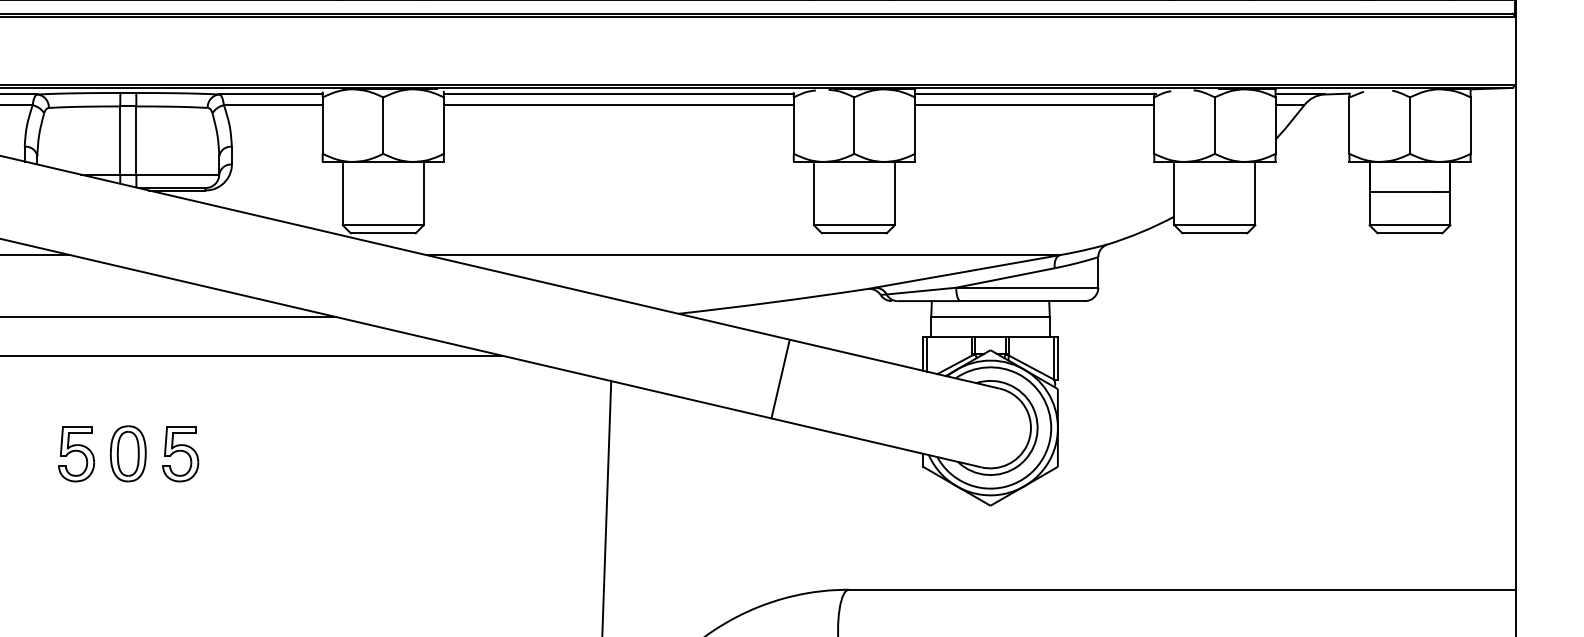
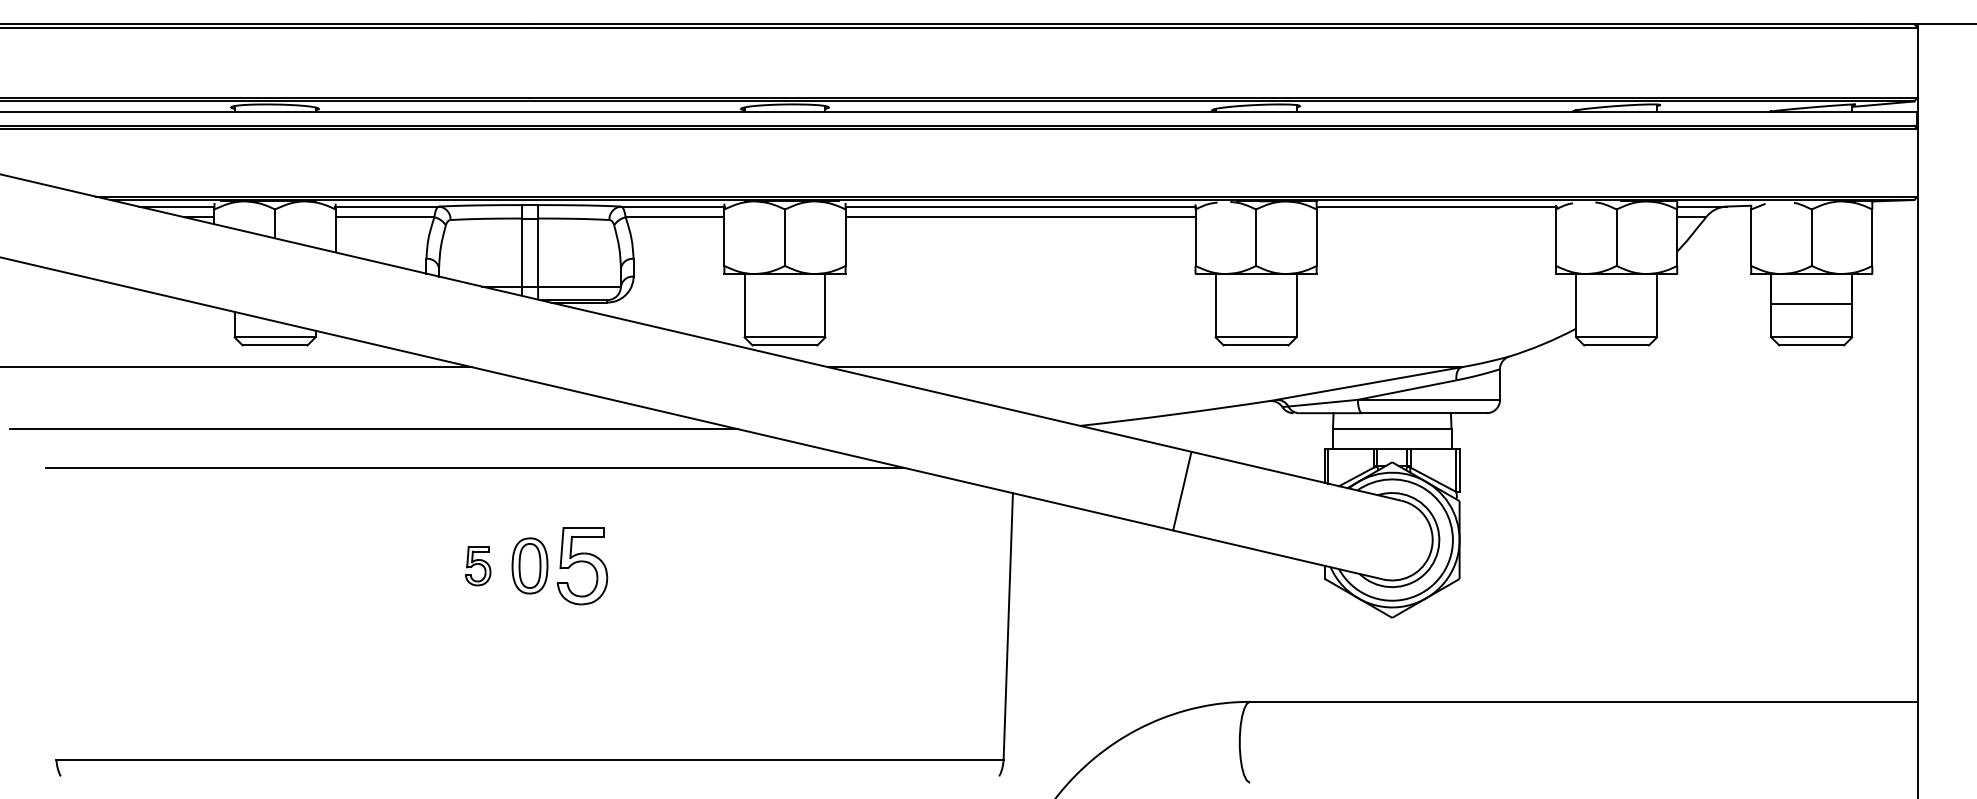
line: (1034, 105) -> (1436, 217), removed
part: (75, 454) -> (477, 566), size x0.7
part: (179, 454) -> (581, 566), size x1.4

